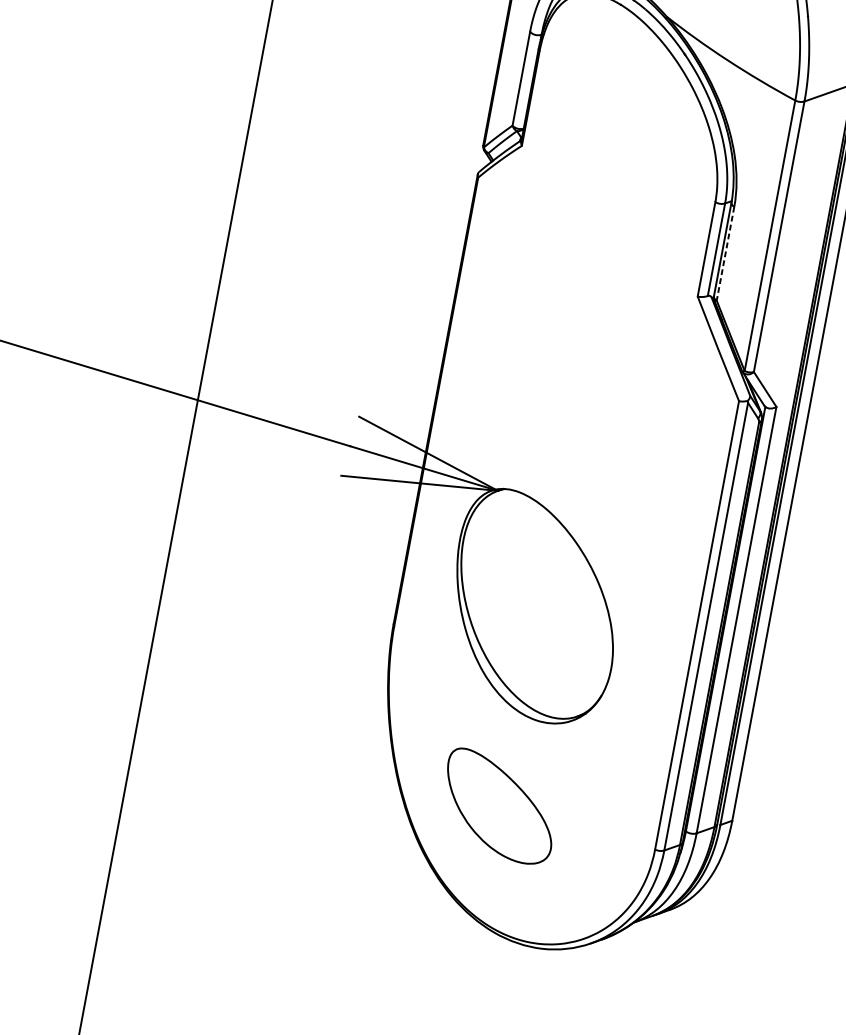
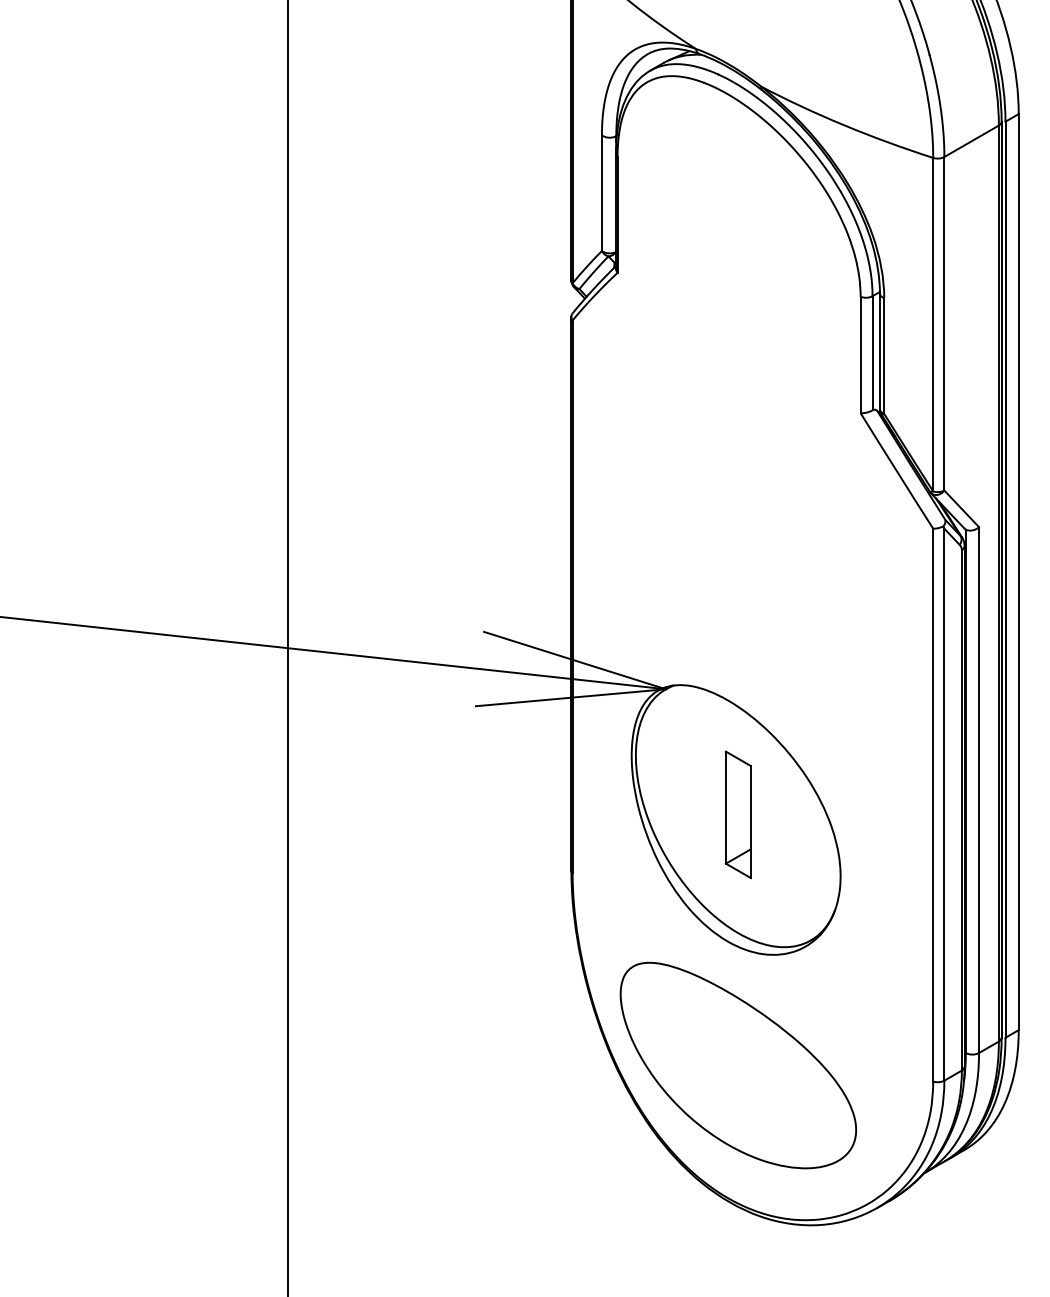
line: (725, 254) -> (884, 356), dashed -> solid
part: (536, 603) -> (737, 814), added
part: (498, 806) -> (737, 1065), size x1.67

